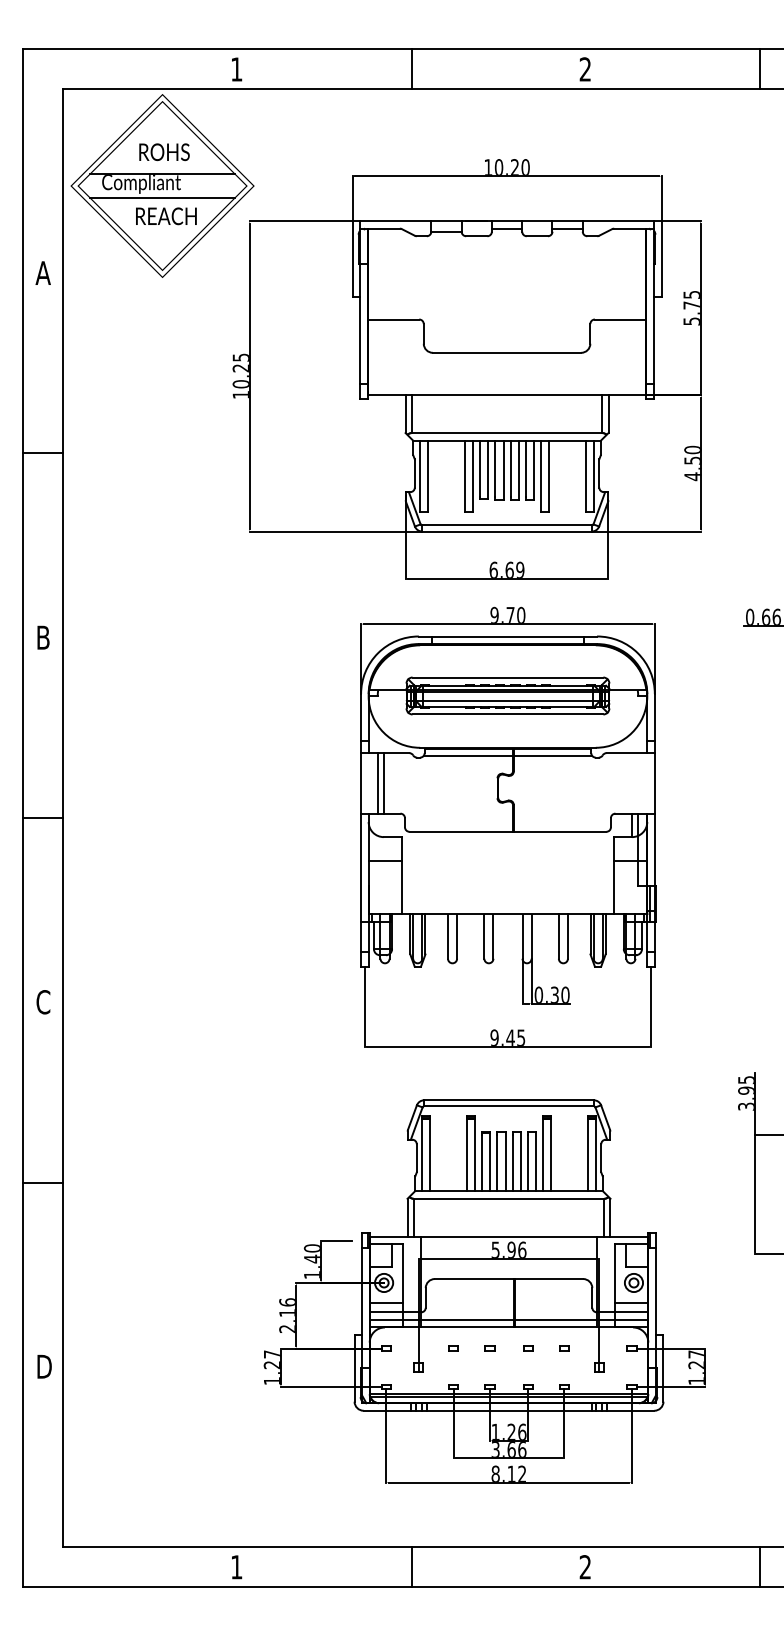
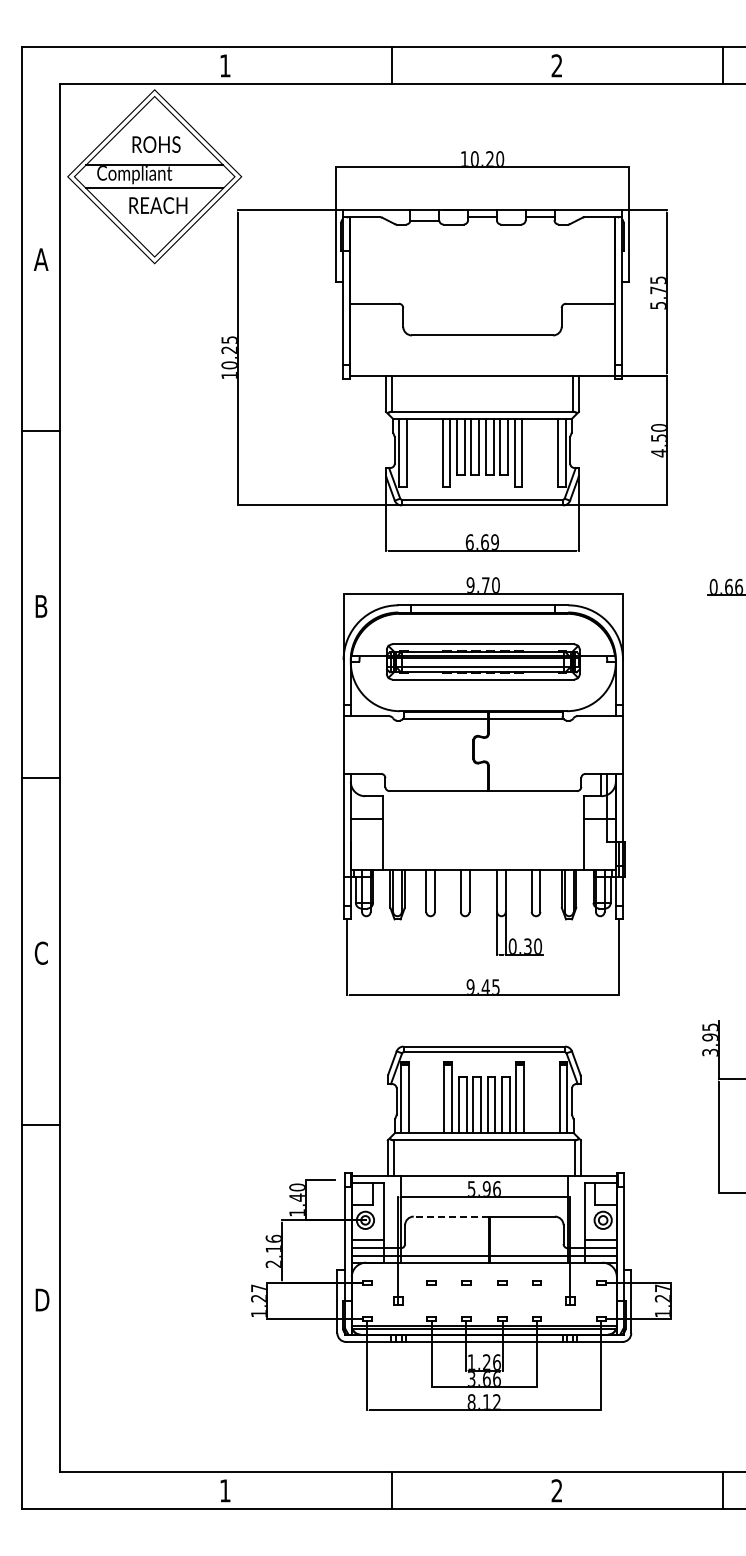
line: (377, 782) -> (359, 744), removed
line: (384, 782) -> (365, 744), removed
line: (474, 1278) -> (451, 1216), solid -> dashed

